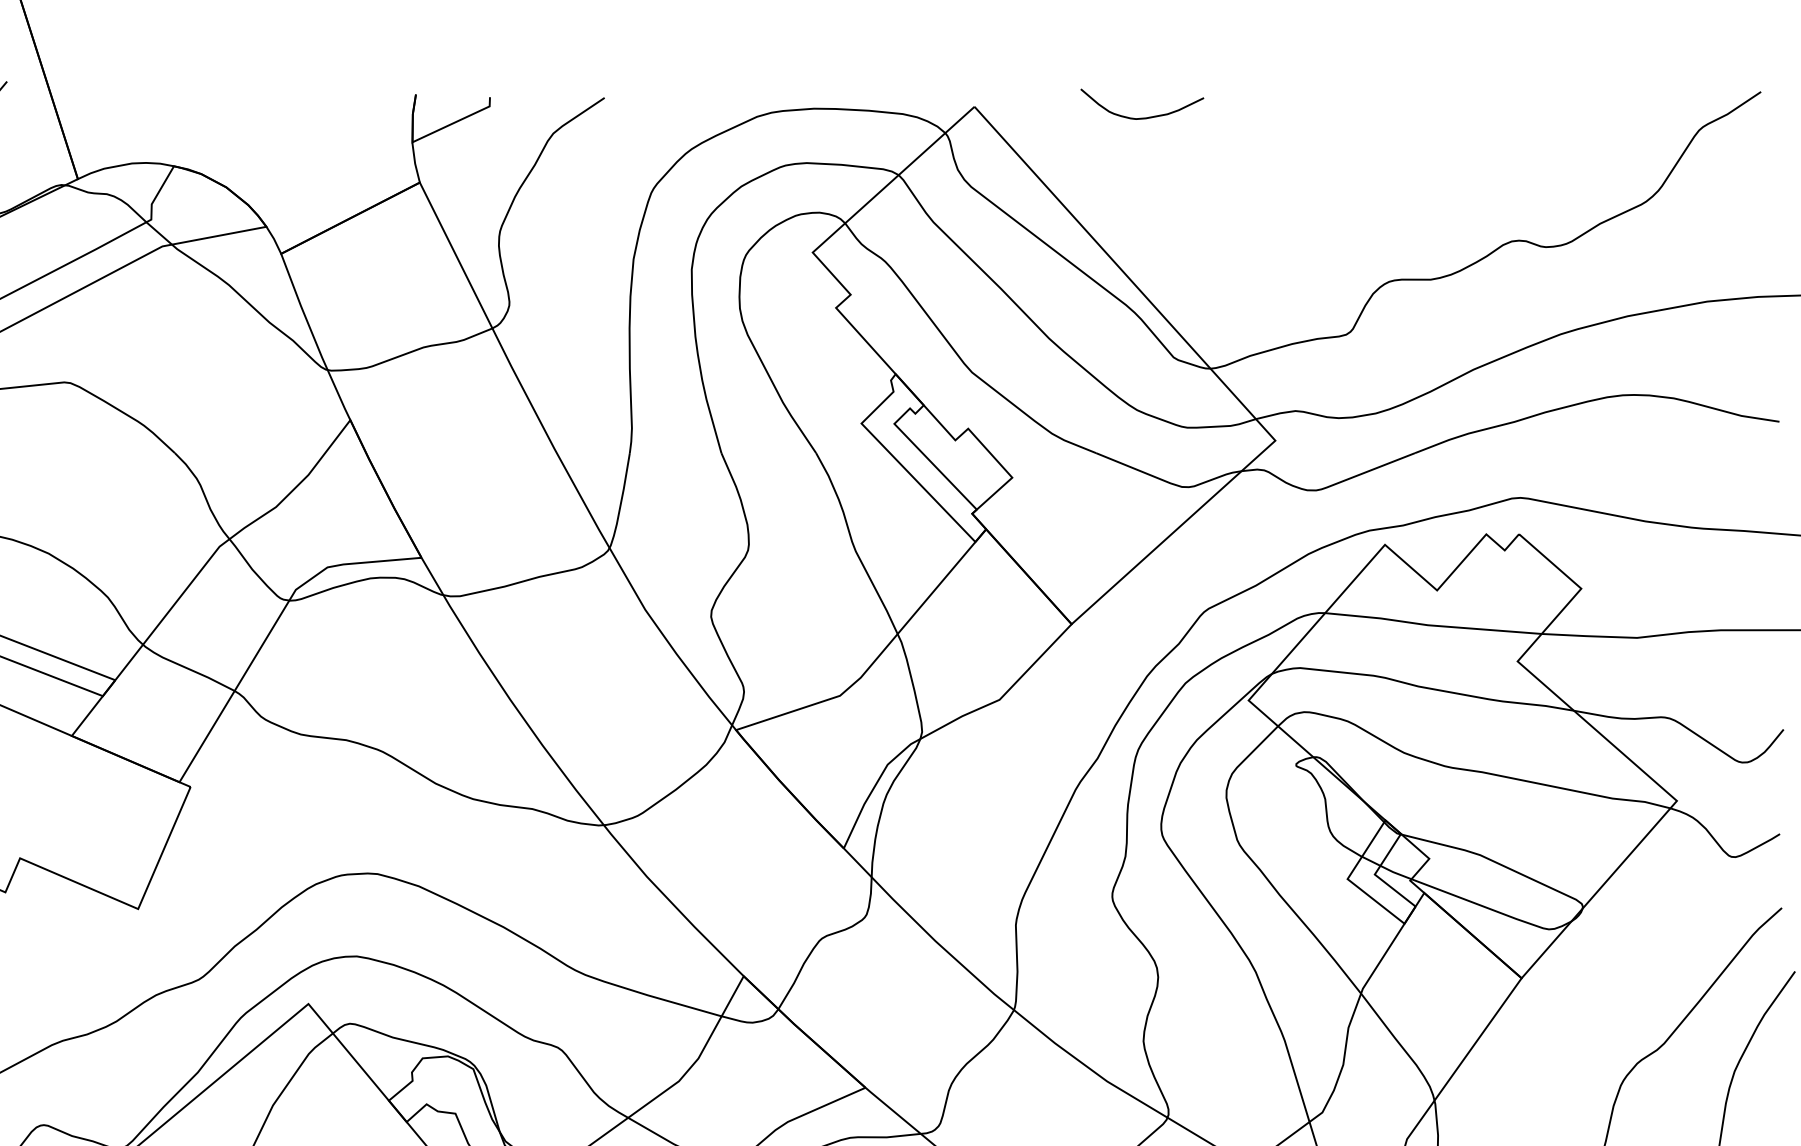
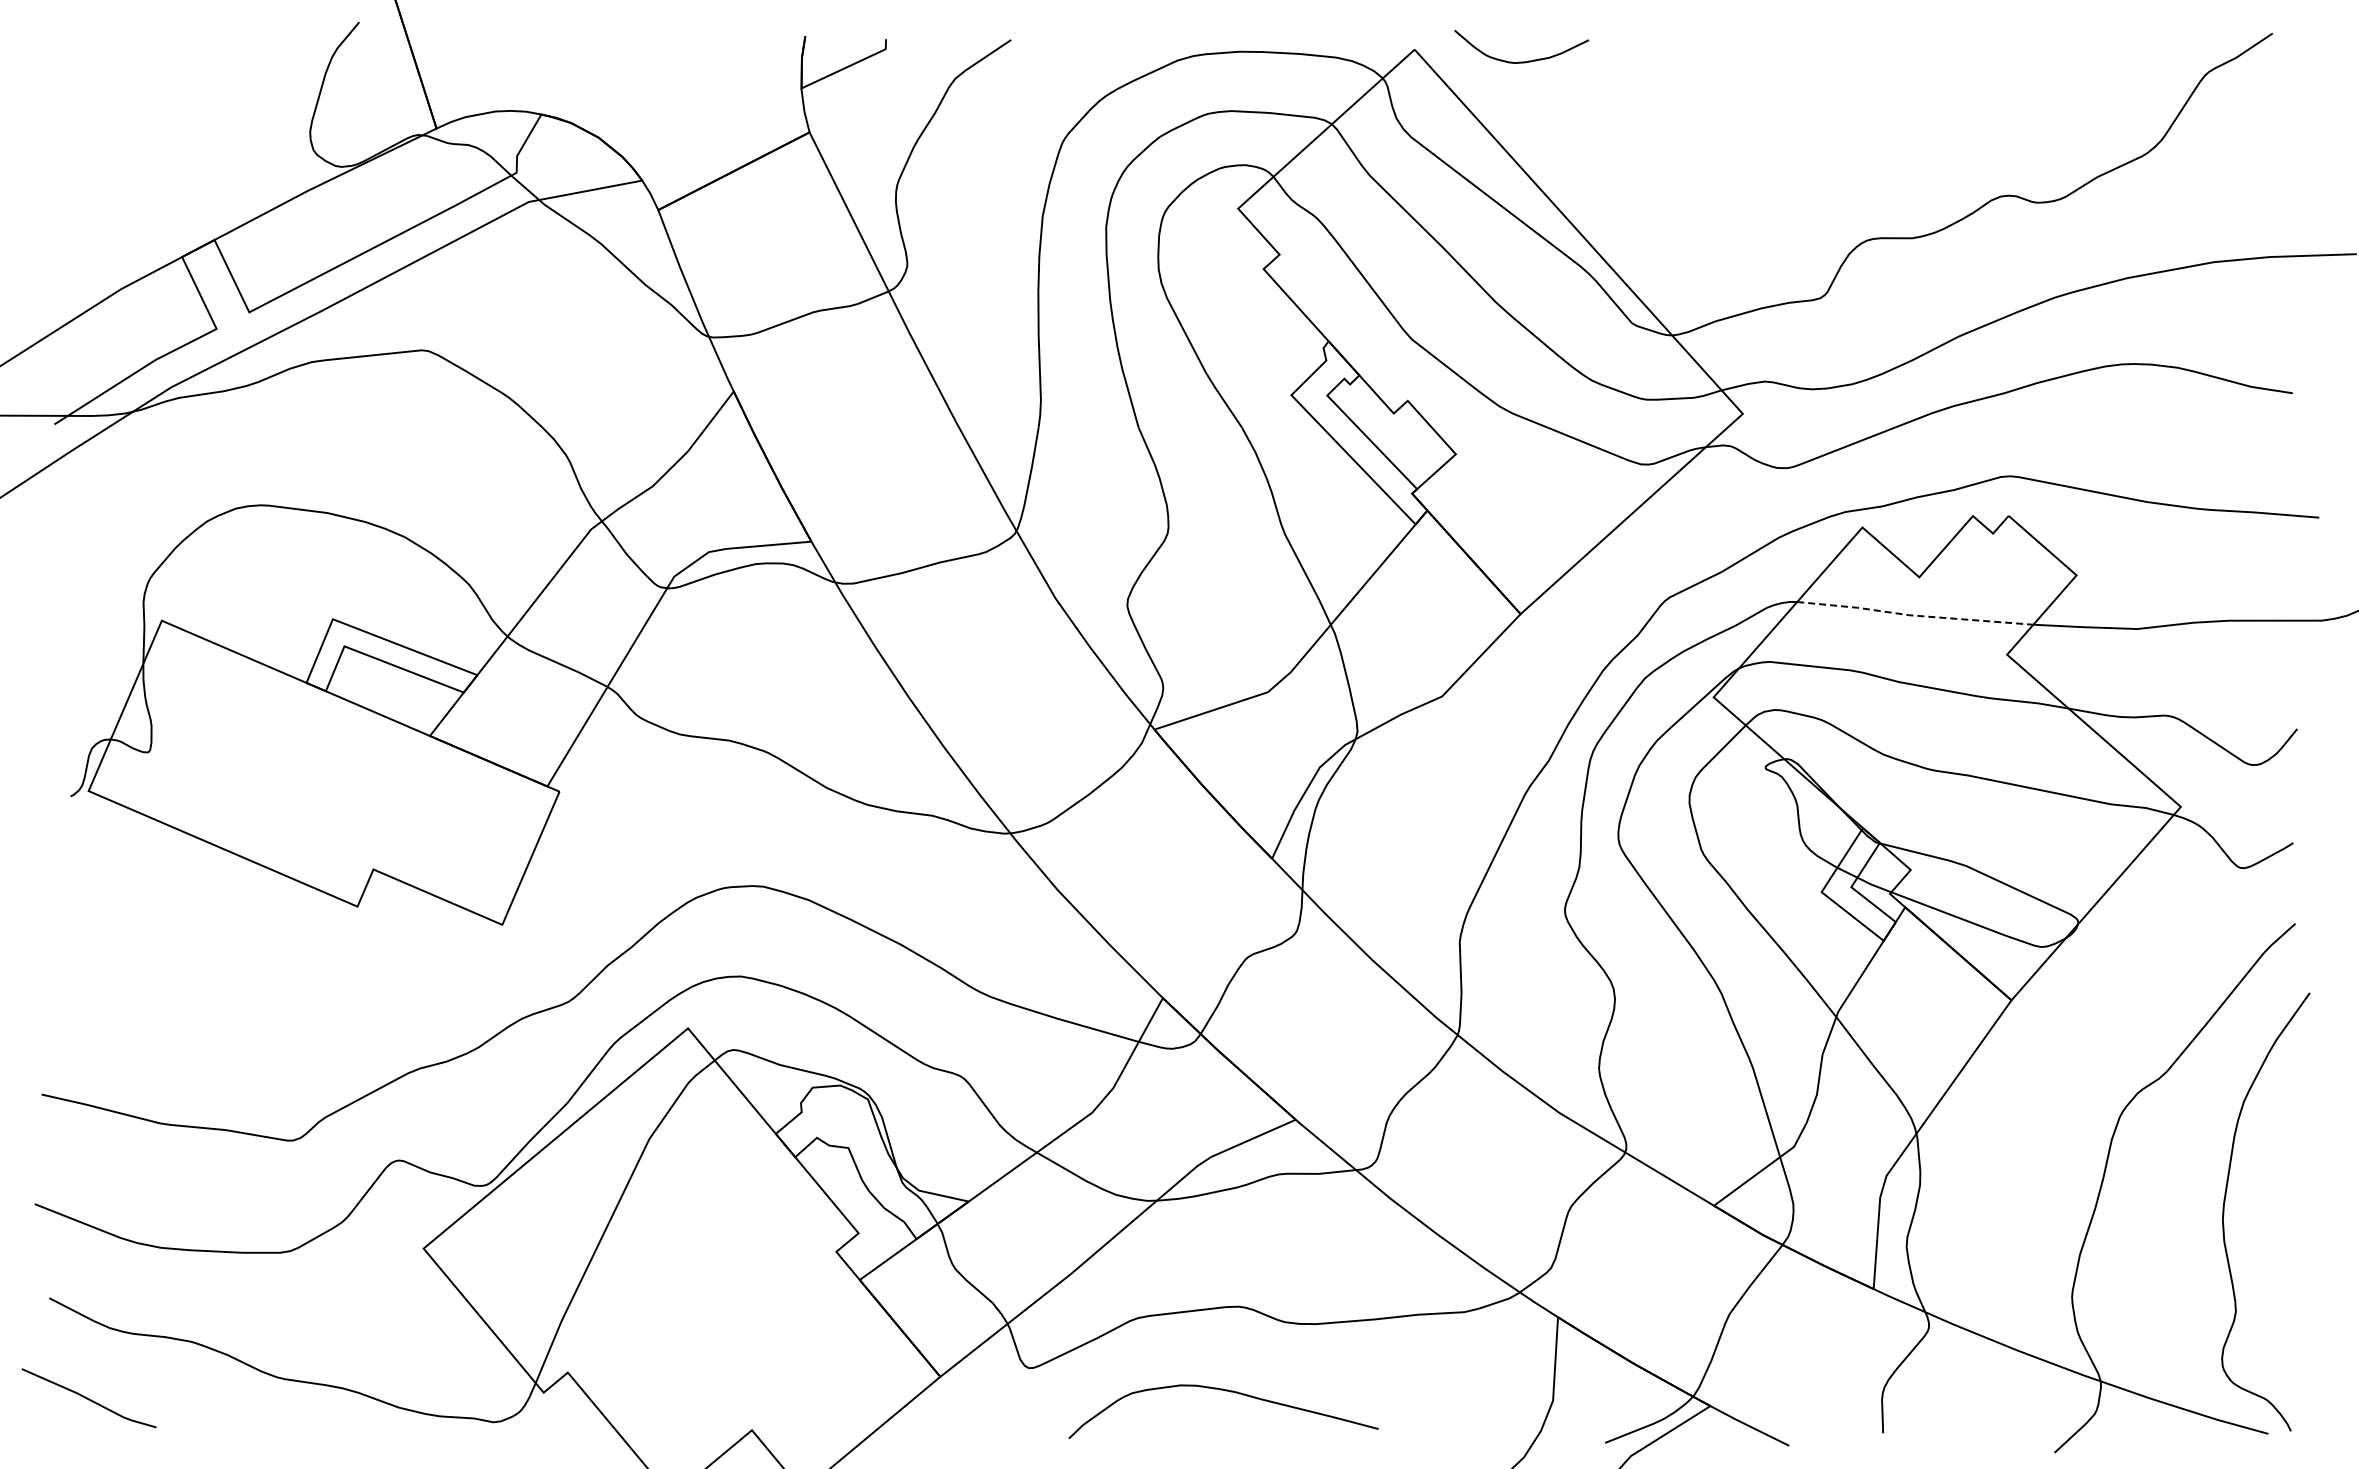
curve: (1142, 117) -> (1521, 61), moved
line: (1432, 625) -> (1914, 615), solid -> dashed

